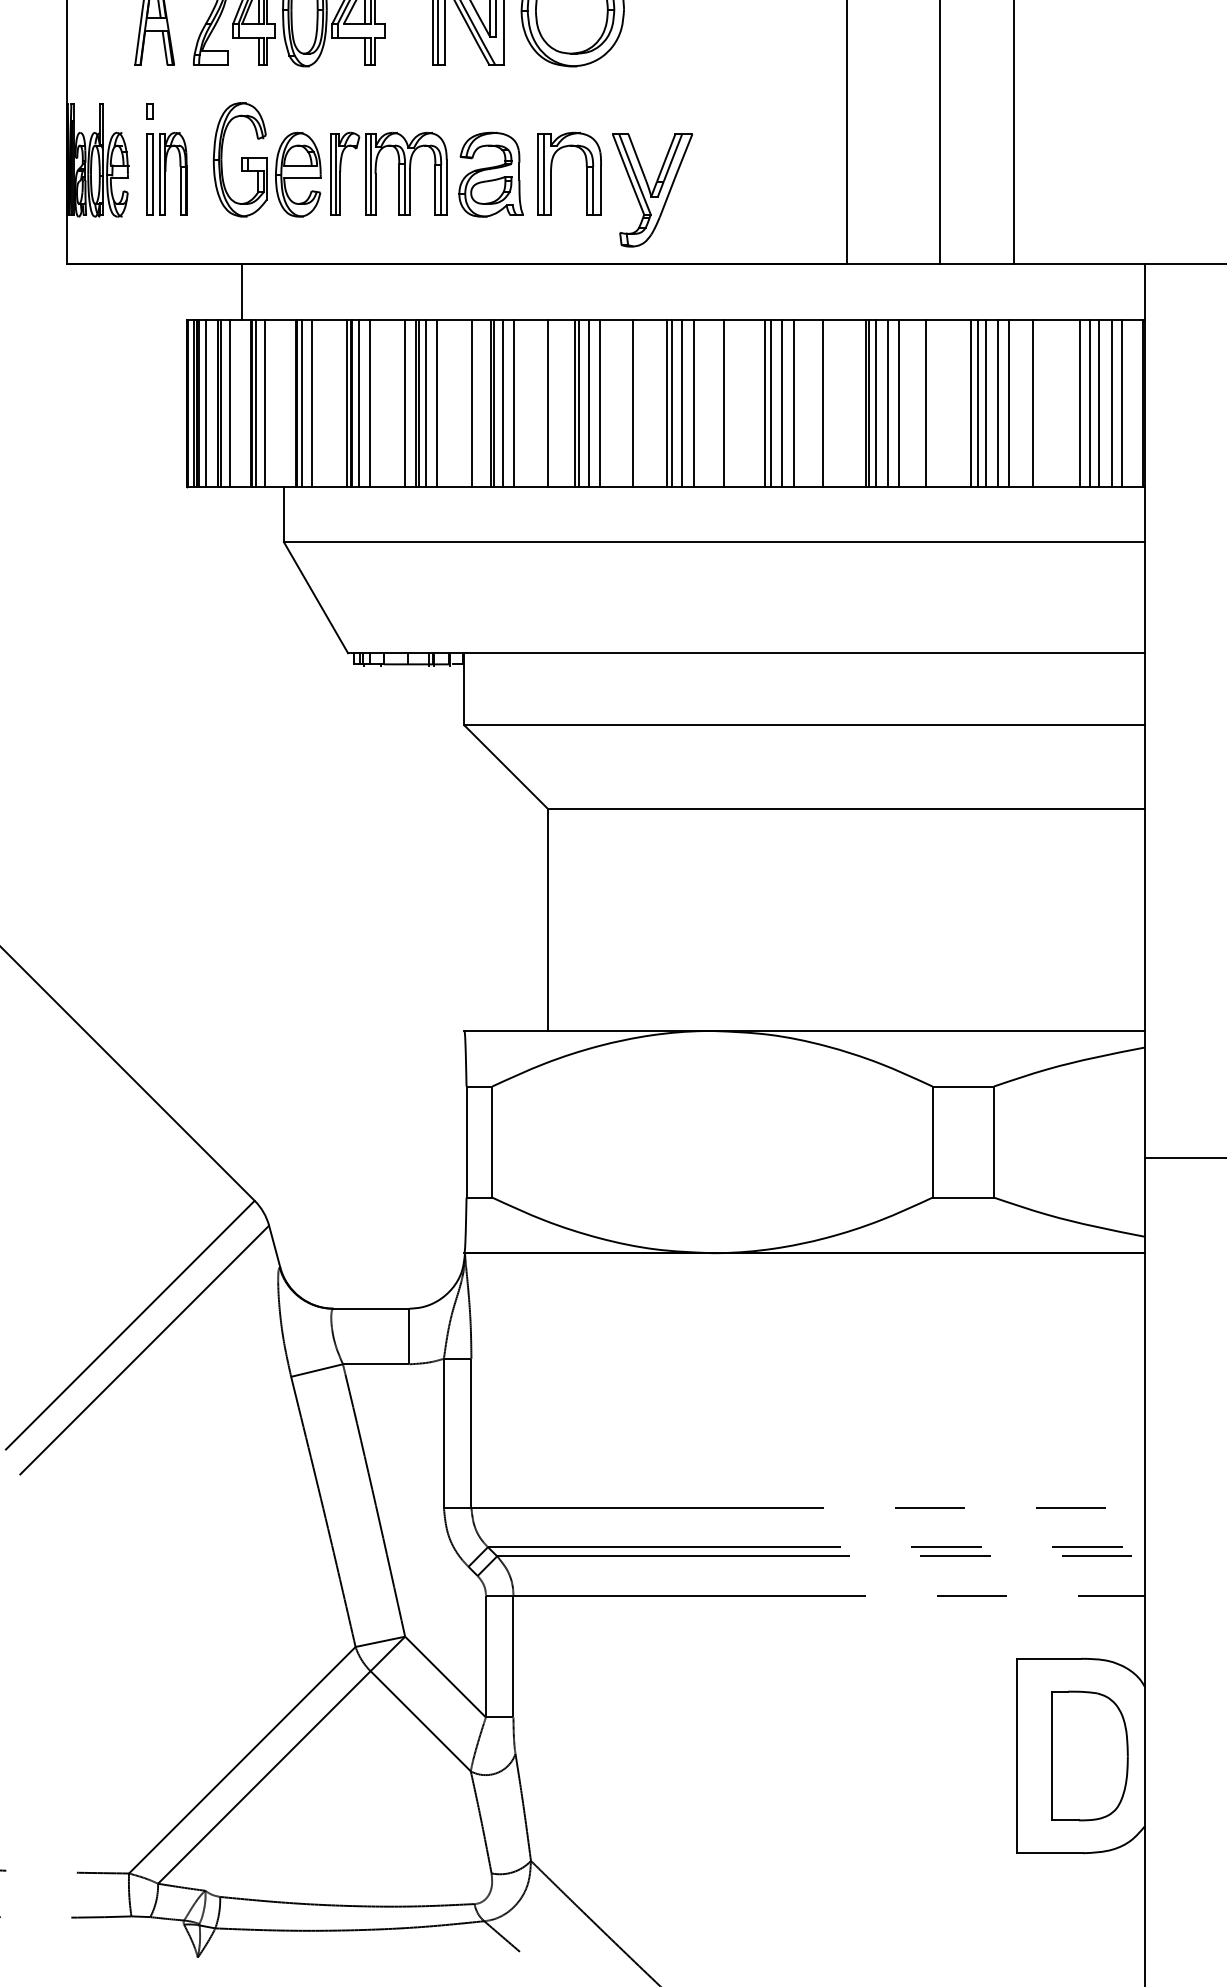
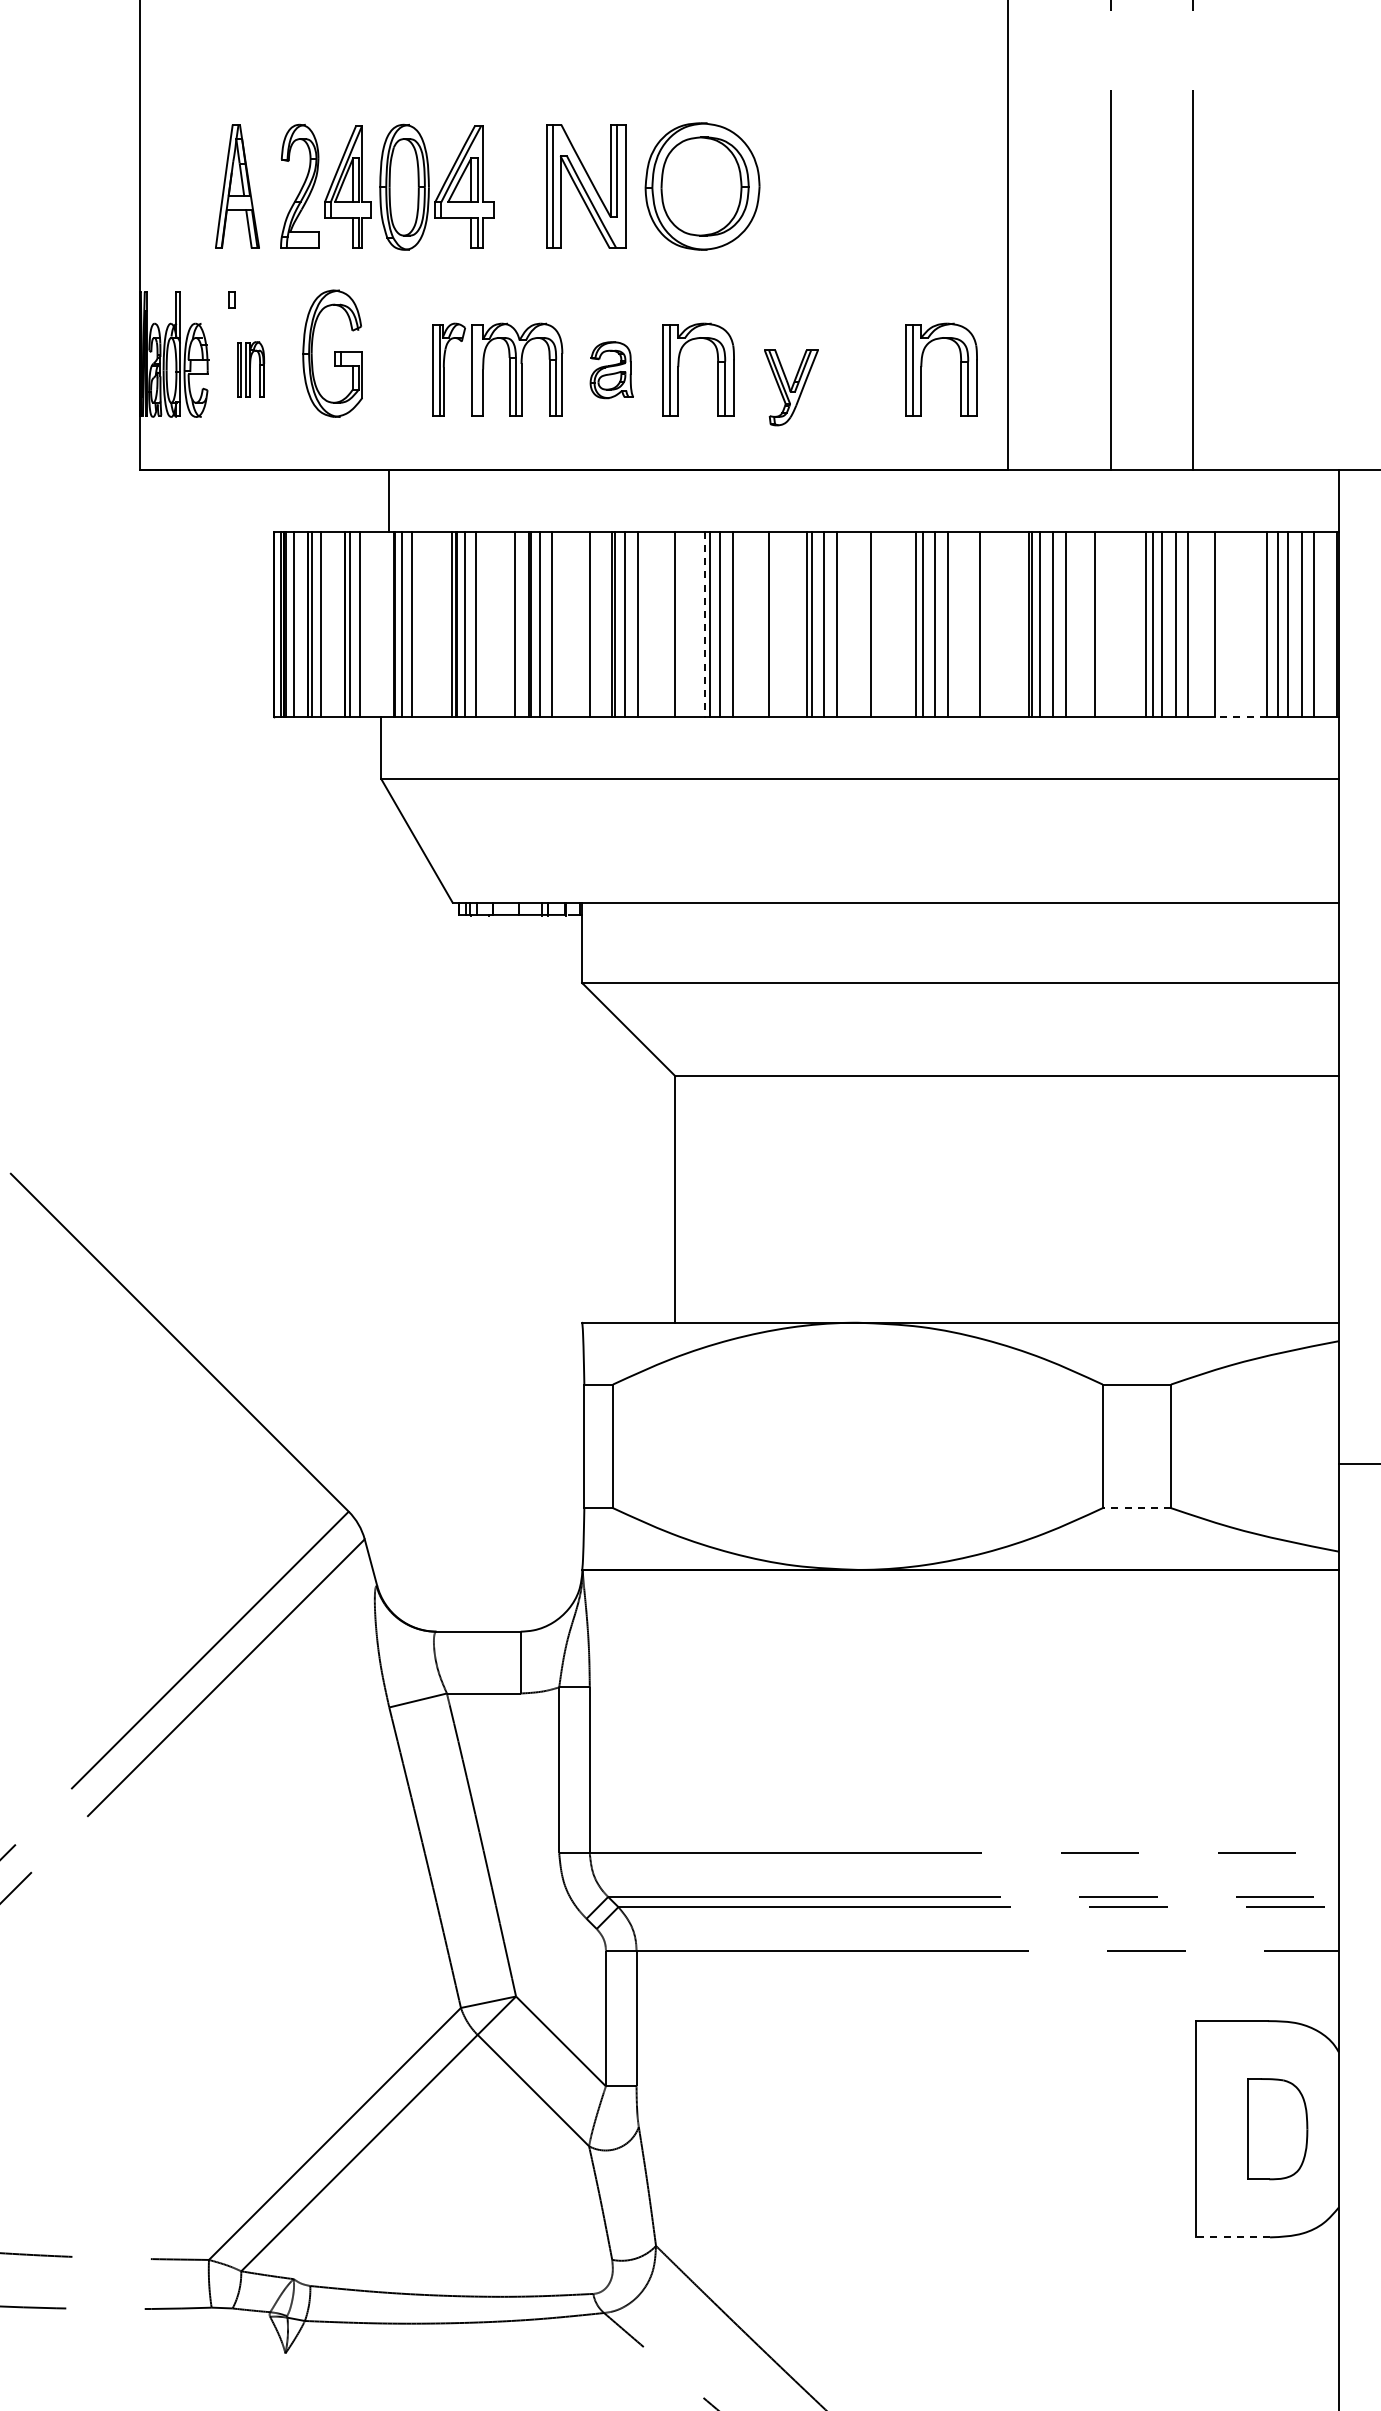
part: (166, 173) -> (250, 369), size x0.6
part: (298, 173) -> (397, 369), removed
part: (490, 173) -> (611, 369), size x0.6
part: (804, 173) -> (960, 369), added
line: (371, 174) -> (478, 370), removed
part: (652, 190) -> (791, 387), size x0.6
line: (241, 291) -> (388, 500), moved
line: (575, 403) -> (705, 624), solid -> dashed
line: (1056, 486) -> (1240, 717), solid -> dashed
line: (962, 1197) -> (1136, 1508), solid -> dashed
part: (1089, 1755) -> (1277, 2128), size x0.7
line: (1050, 1853) -> (1233, 2237), solid -> dashed

